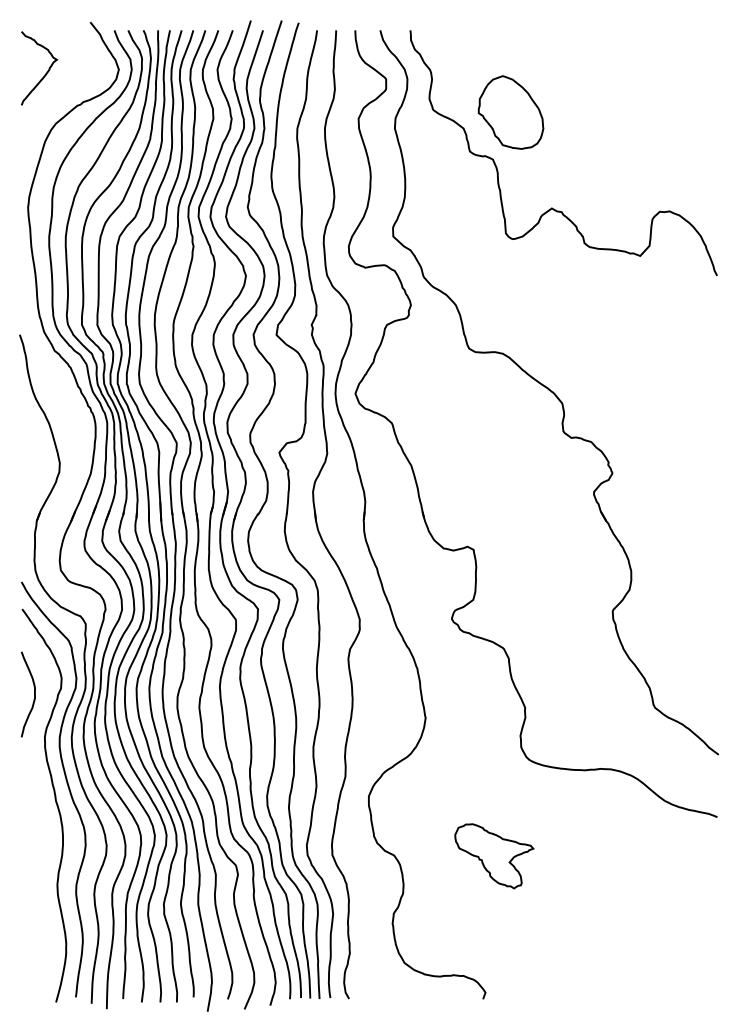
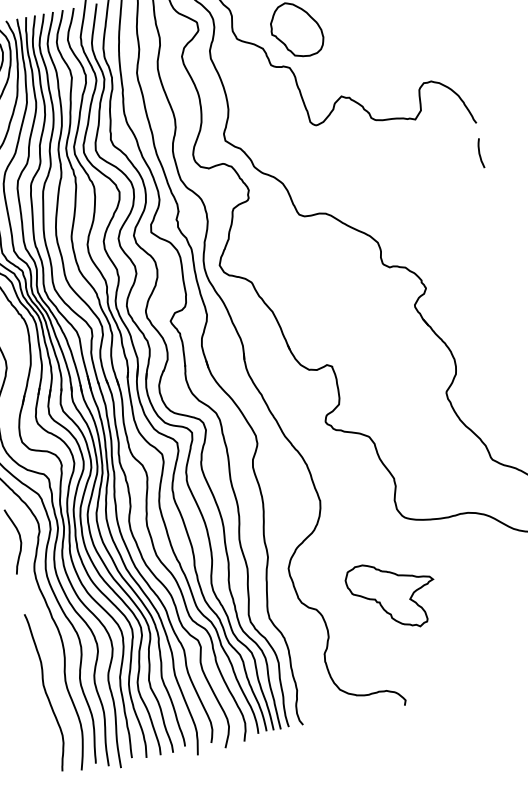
curve: (714, 314) -> (480, 153), added
part: (494, 856) -> (392, 595), size x1.43
curve: (30, 893) -> (46, 691), added

